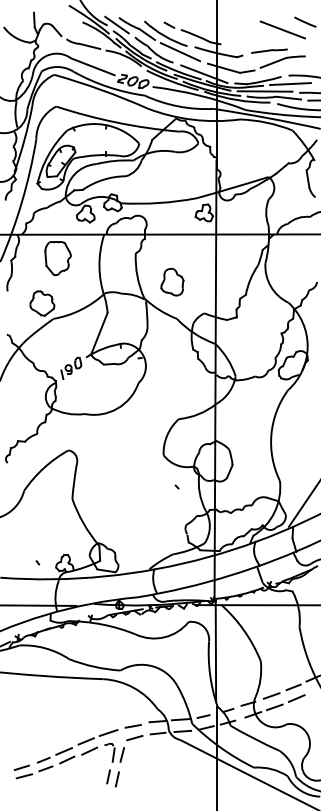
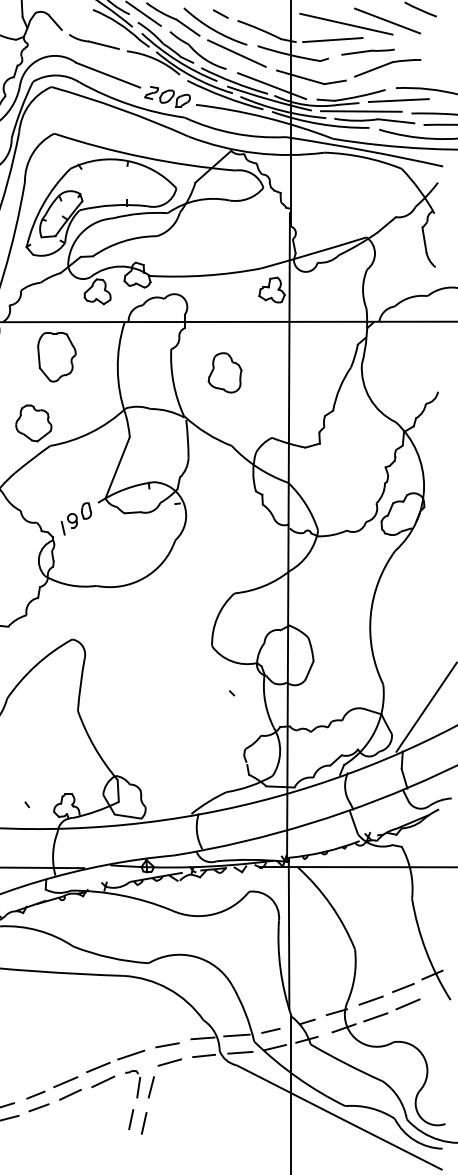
line: (254, 32) -> (345, 24), added
line: (245, 42) -> (332, 39), added
part: (172, 281) -> (225, 371), moved

